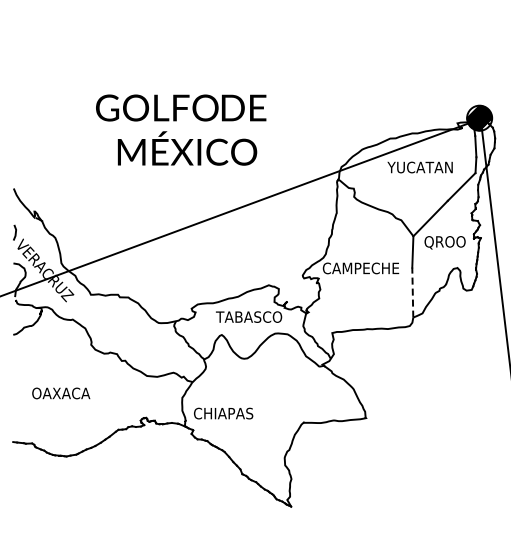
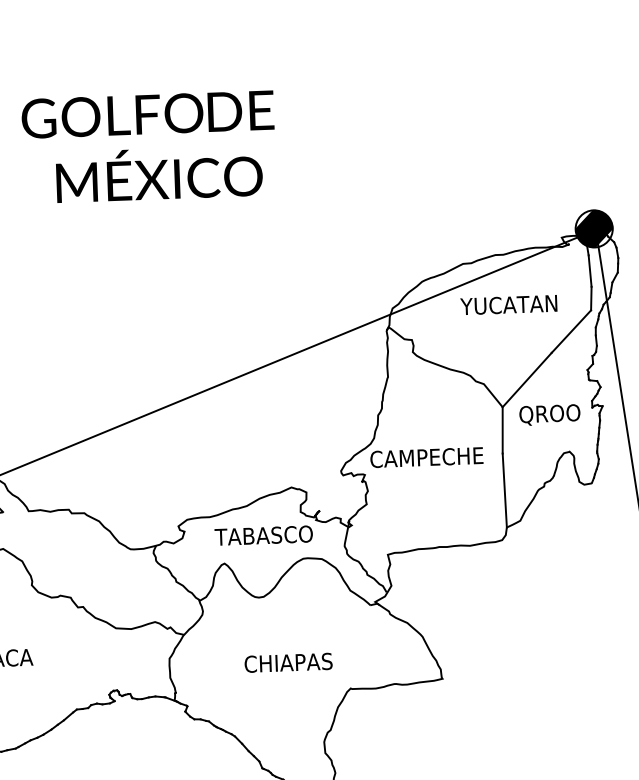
text: (181, 129) -> (149, 146), moved
line: (412, 292) -> (504, 490), dashed -> solid
text: (223, 413) -> (288, 662), moved

